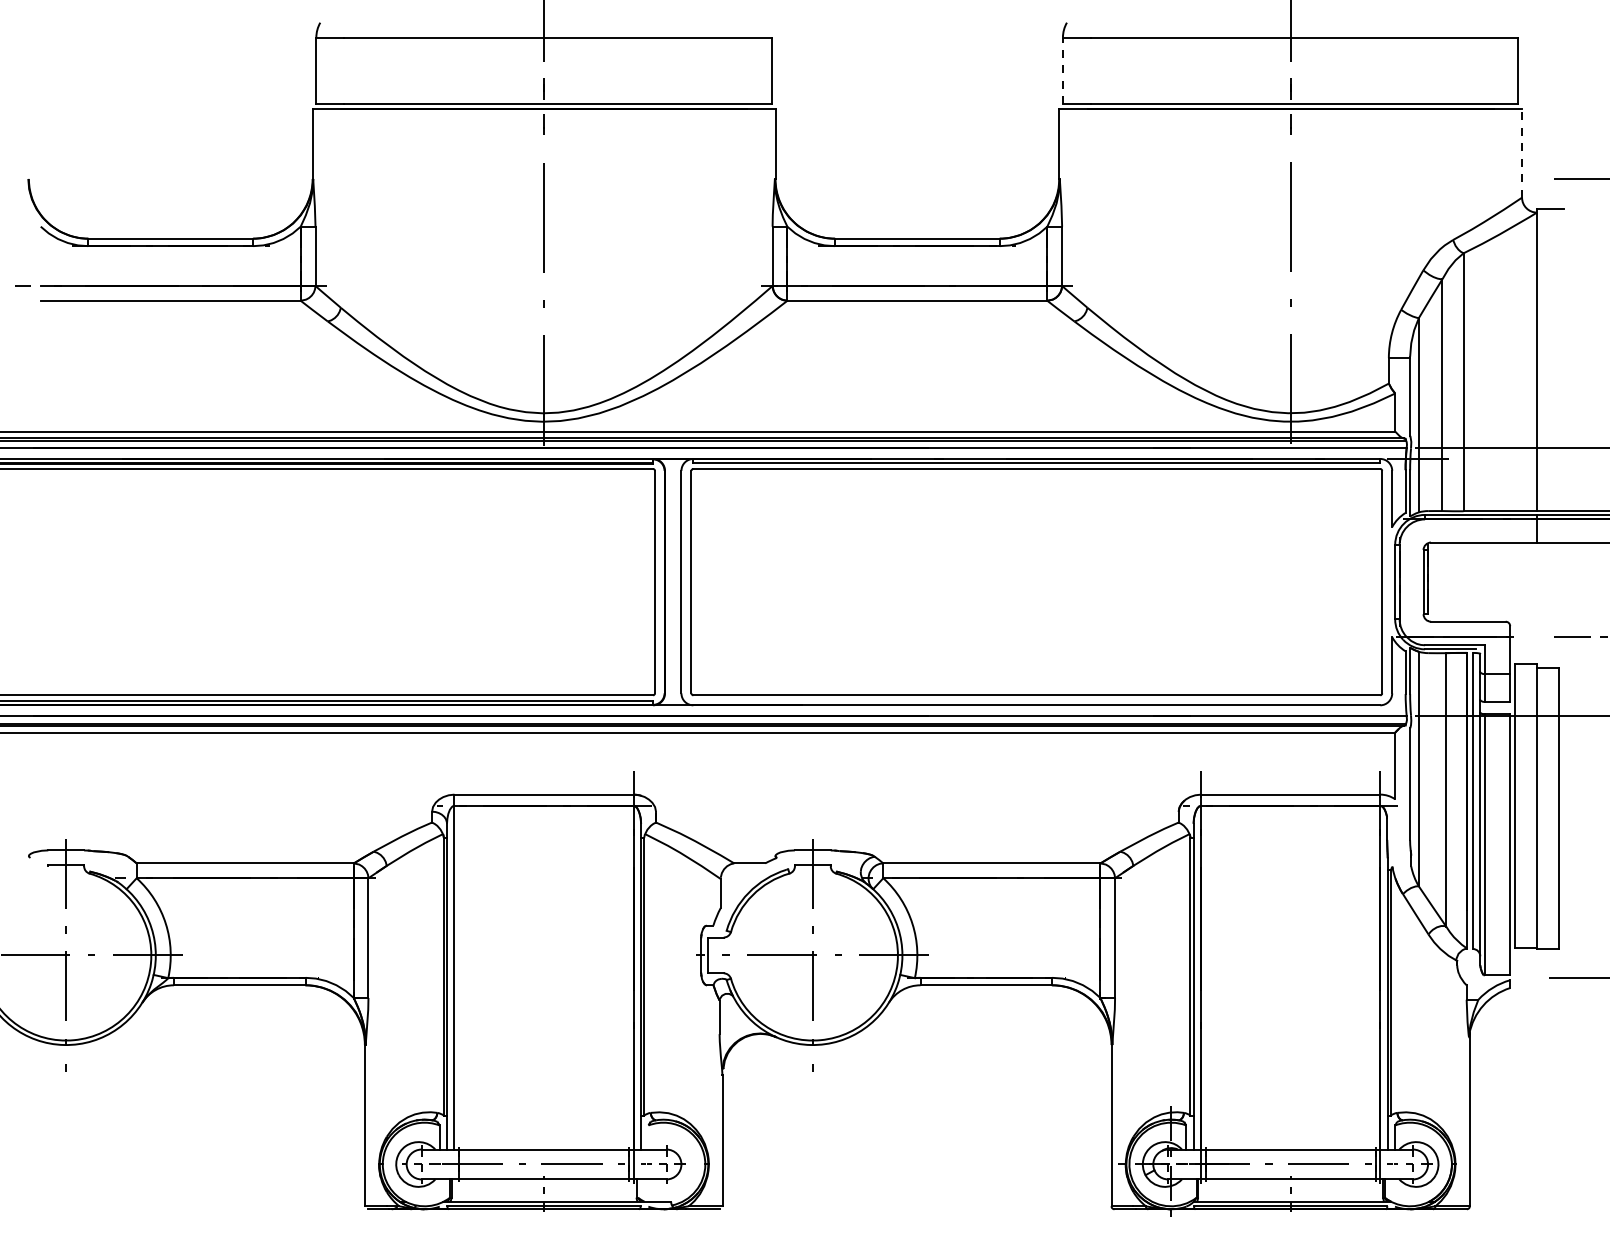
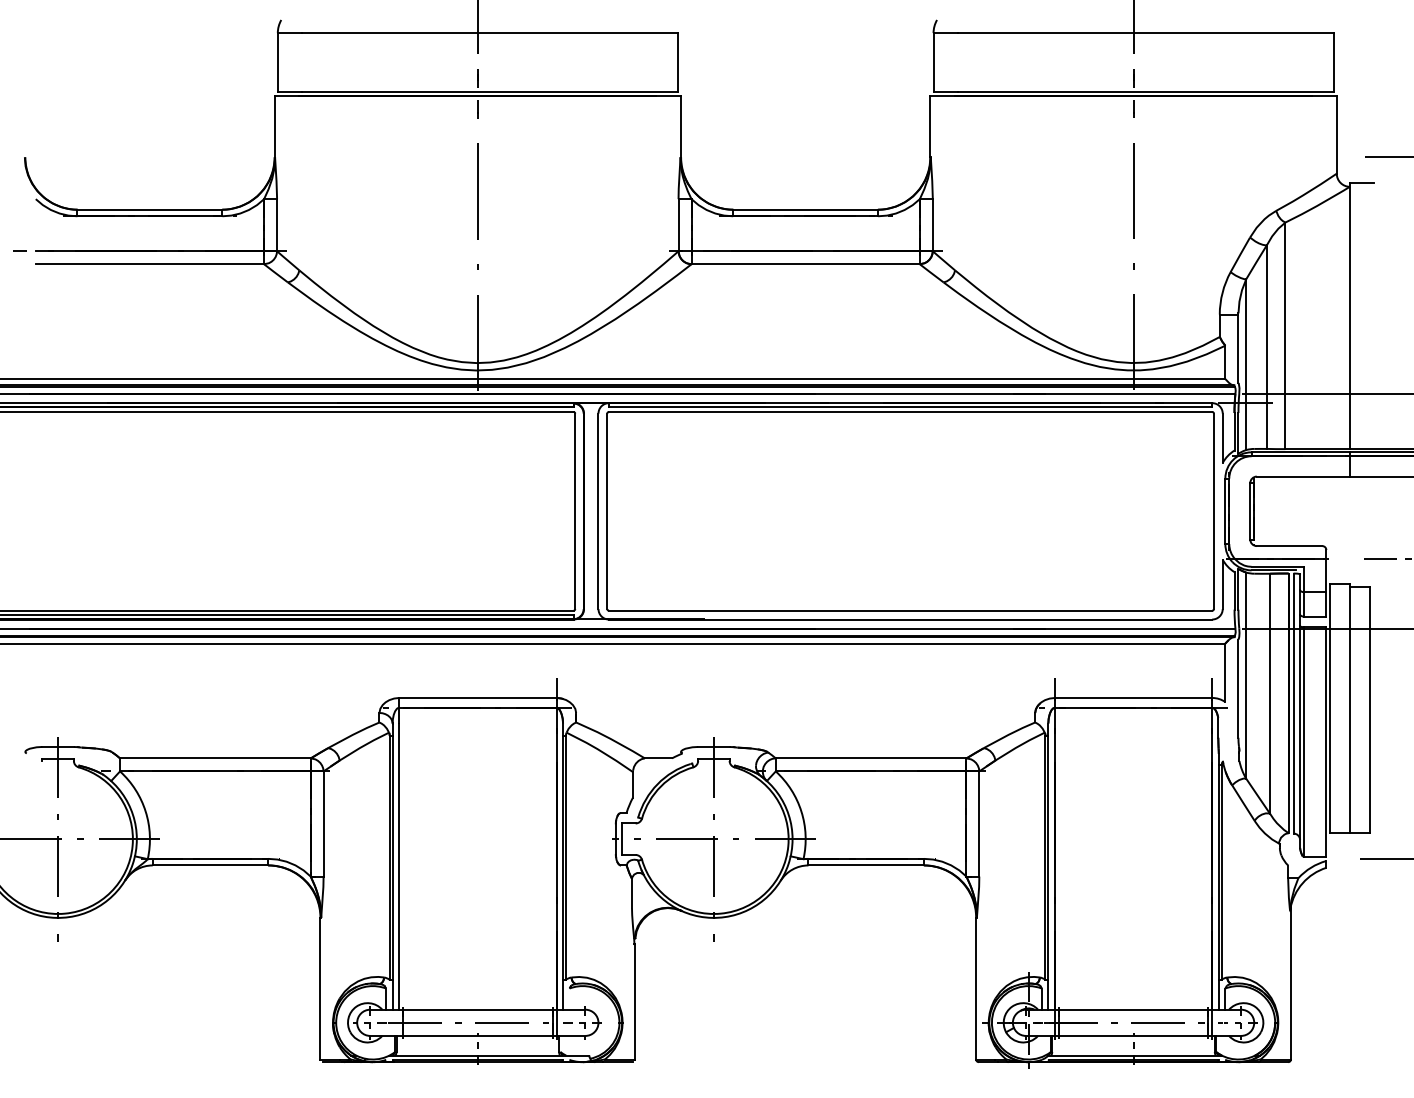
line: (1062, 69) -> (933, 61), dashed -> solid
line: (1521, 153) -> (1336, 134), dashed -> solid

